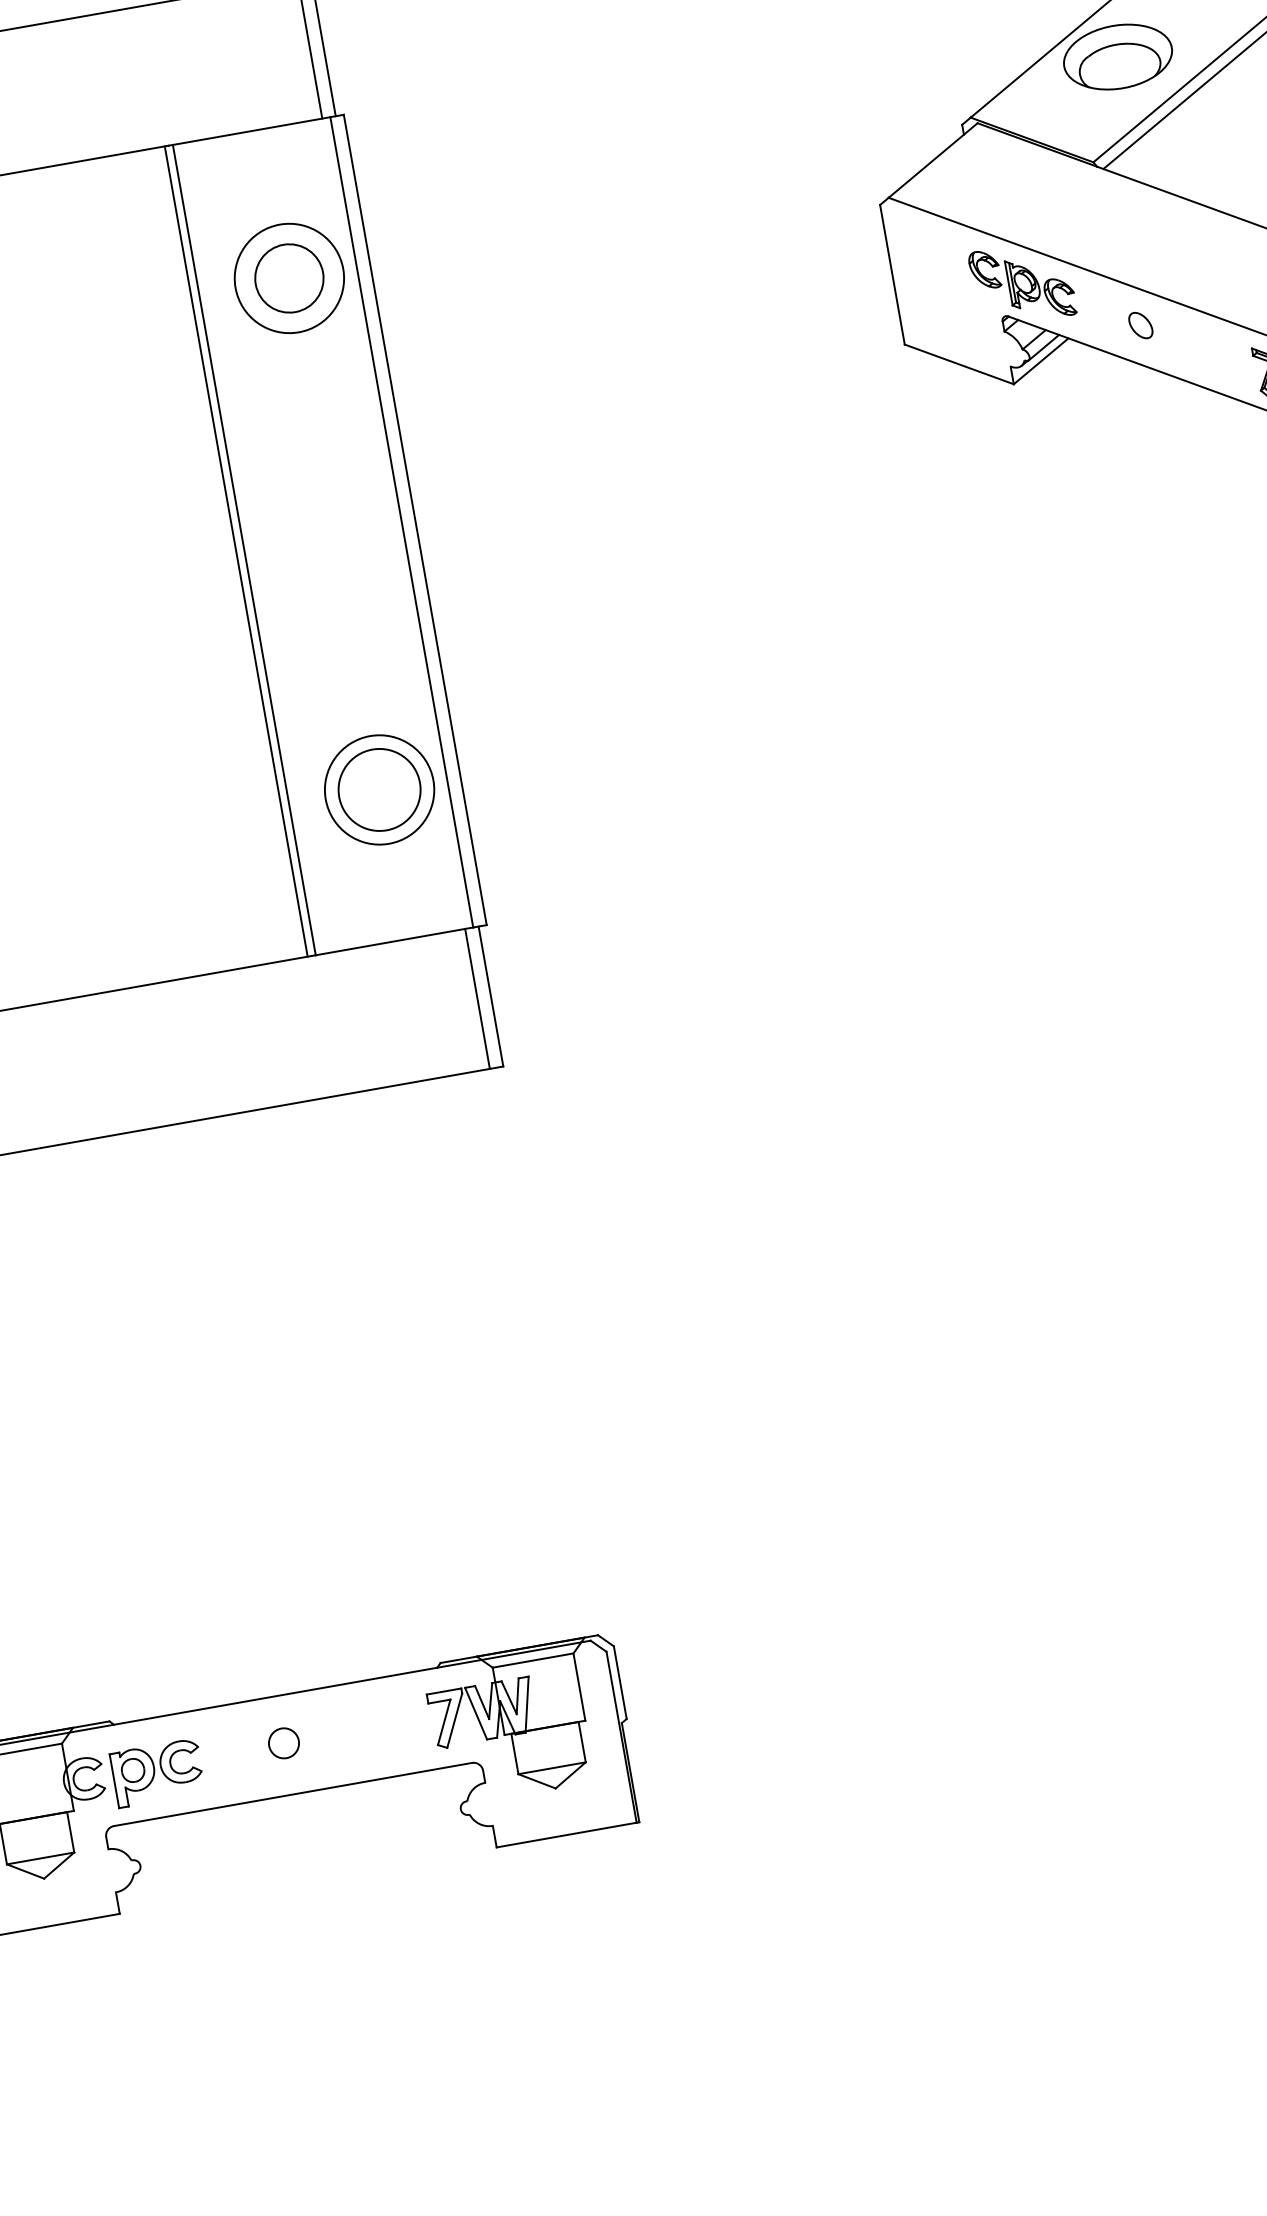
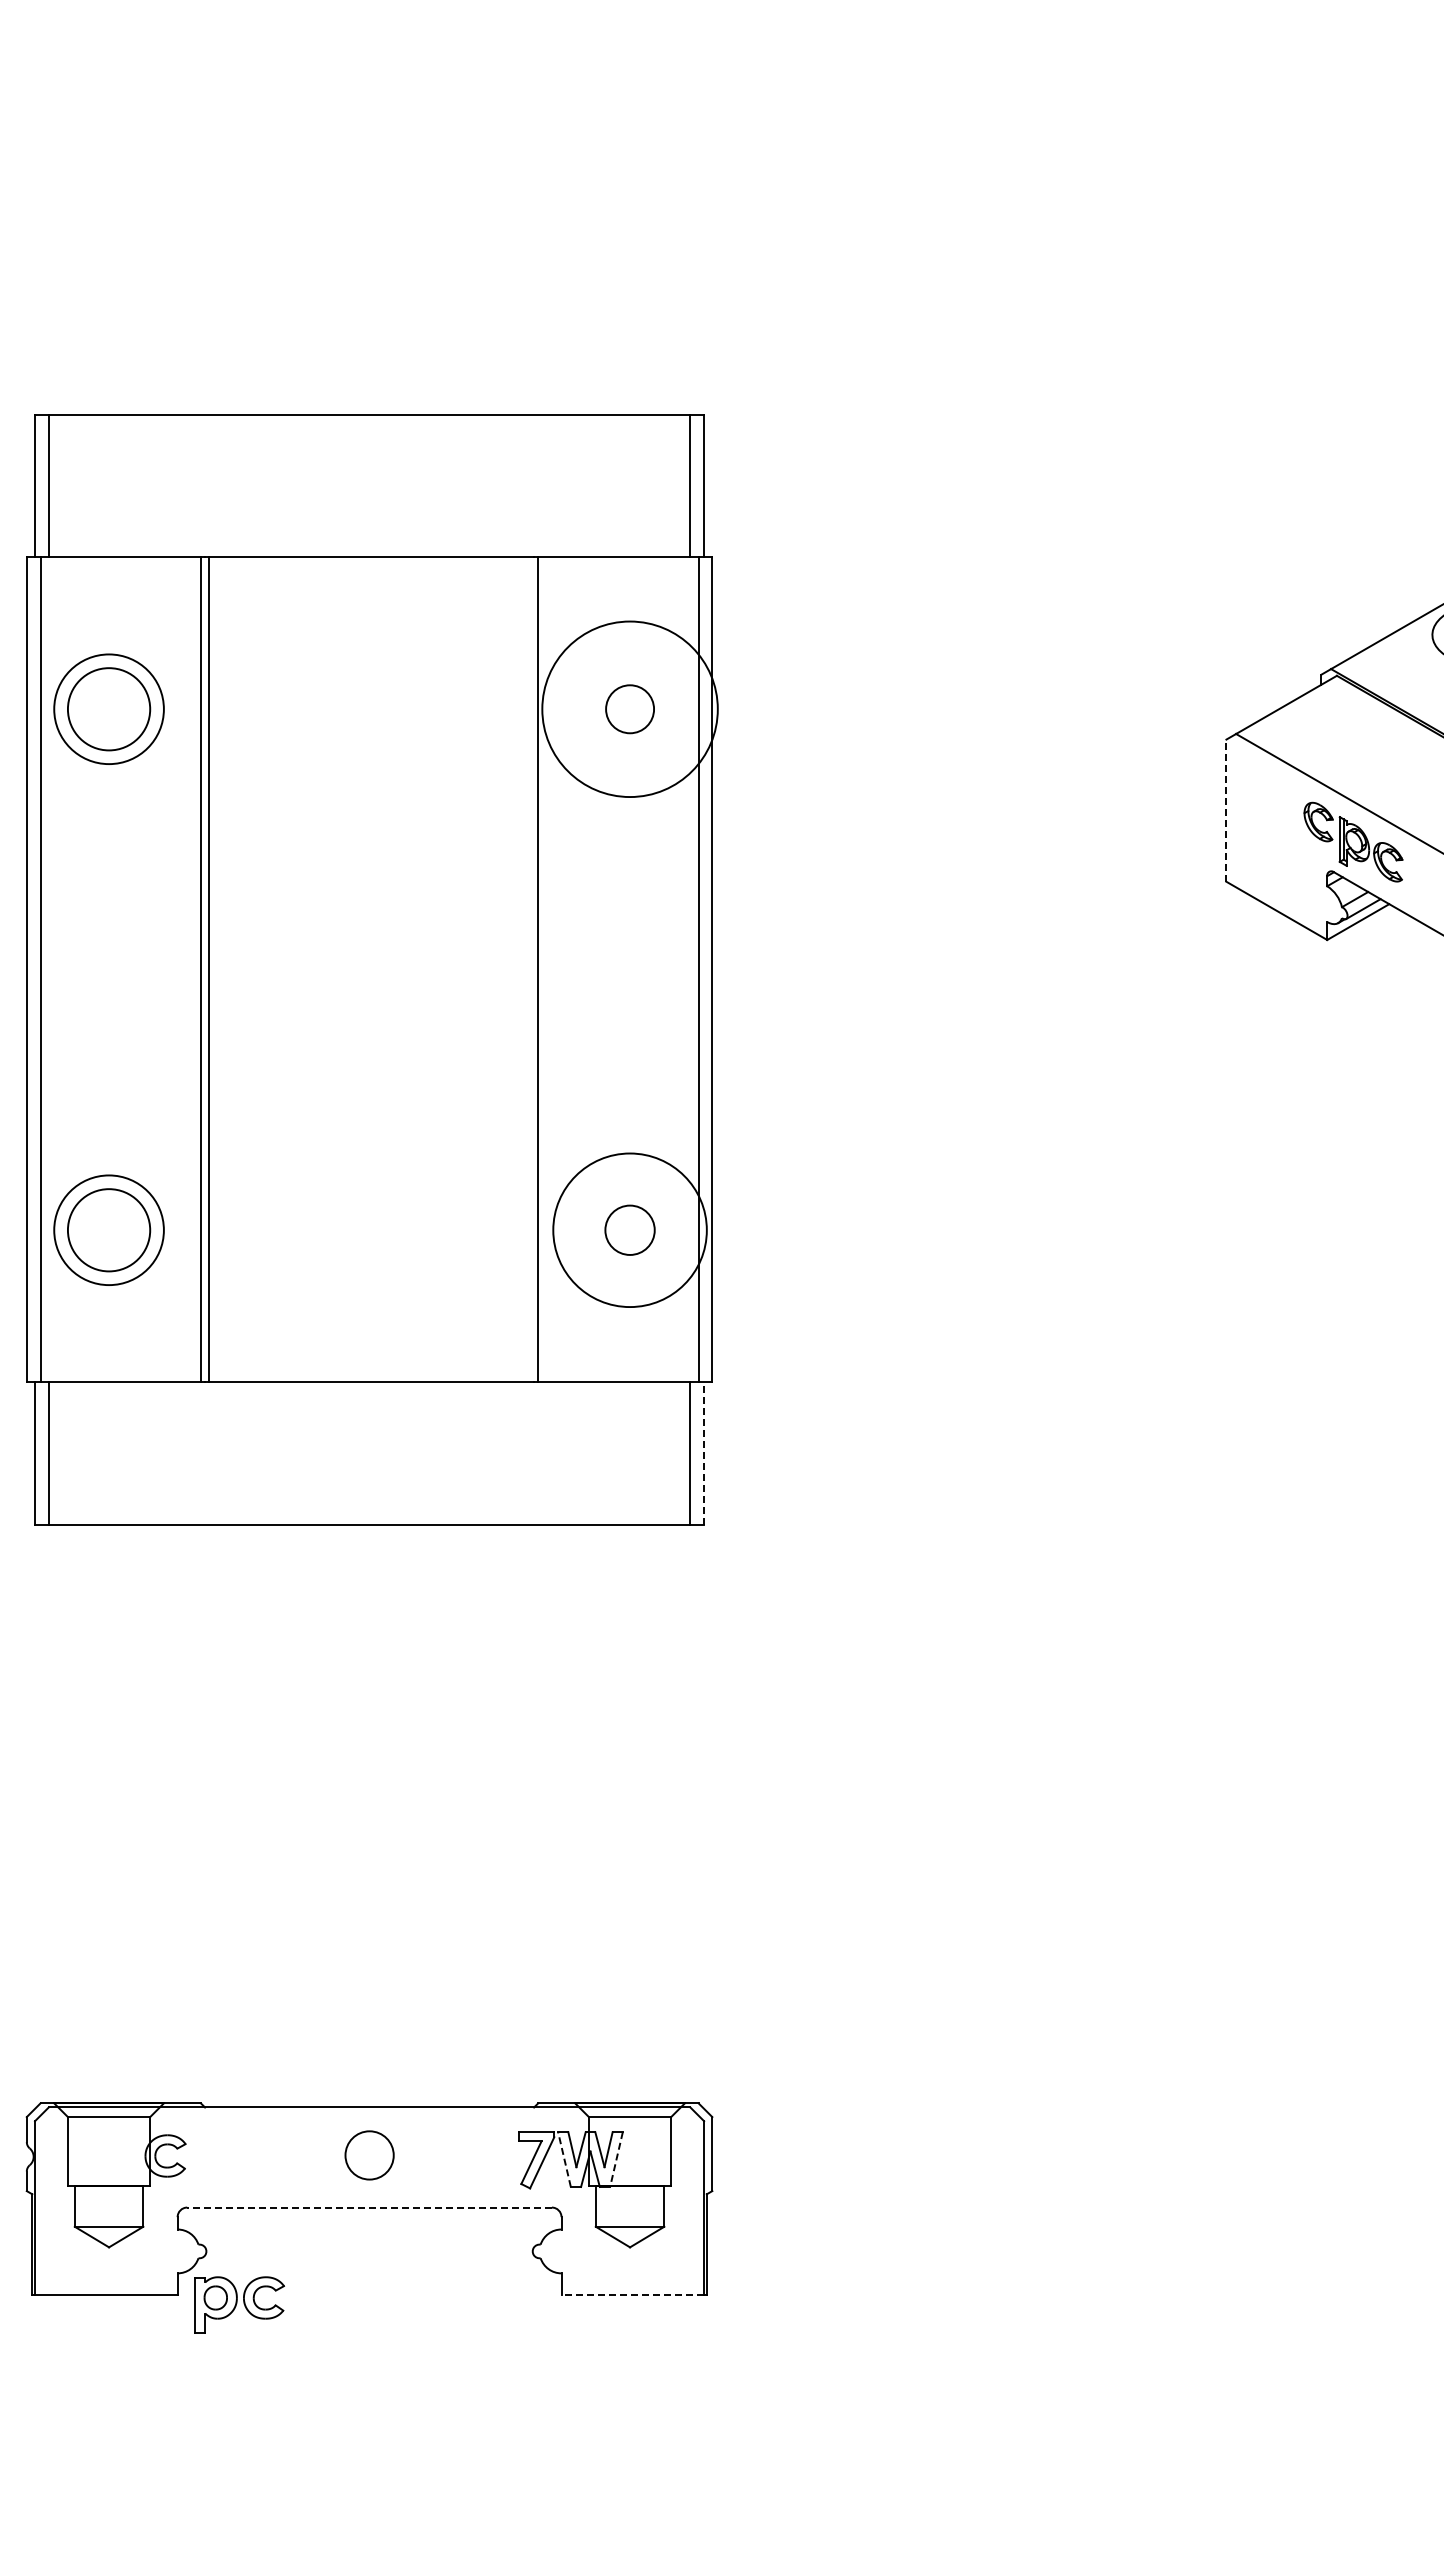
line: (892, 274) -> (1226, 810), solid -> dashed
circle: (288, 278) -> (629, 709), size x0.7
circle: (288, 278) -> (629, 709), size x1.6
line: (235, 551) -> (529, 969), removed
circle: (379, 790) -> (629, 1230), size x0.6
circle: (379, 790) -> (629, 1230), size x1.4
line: (491, 996) -> (704, 1453), solid -> dashed
line: (527, 1705) -> (616, 2160), solid -> dashed
line: (476, 1713) -> (564, 2159), solid -> dashed
circle: (283, 1743) -> (369, 2155), size x1.6
part: (157, 1772) -> (239, 2304), moved
line: (292, 1794) -> (369, 2207), solid -> dashed
line: (566, 1835) -> (632, 2295), solid -> dashed

